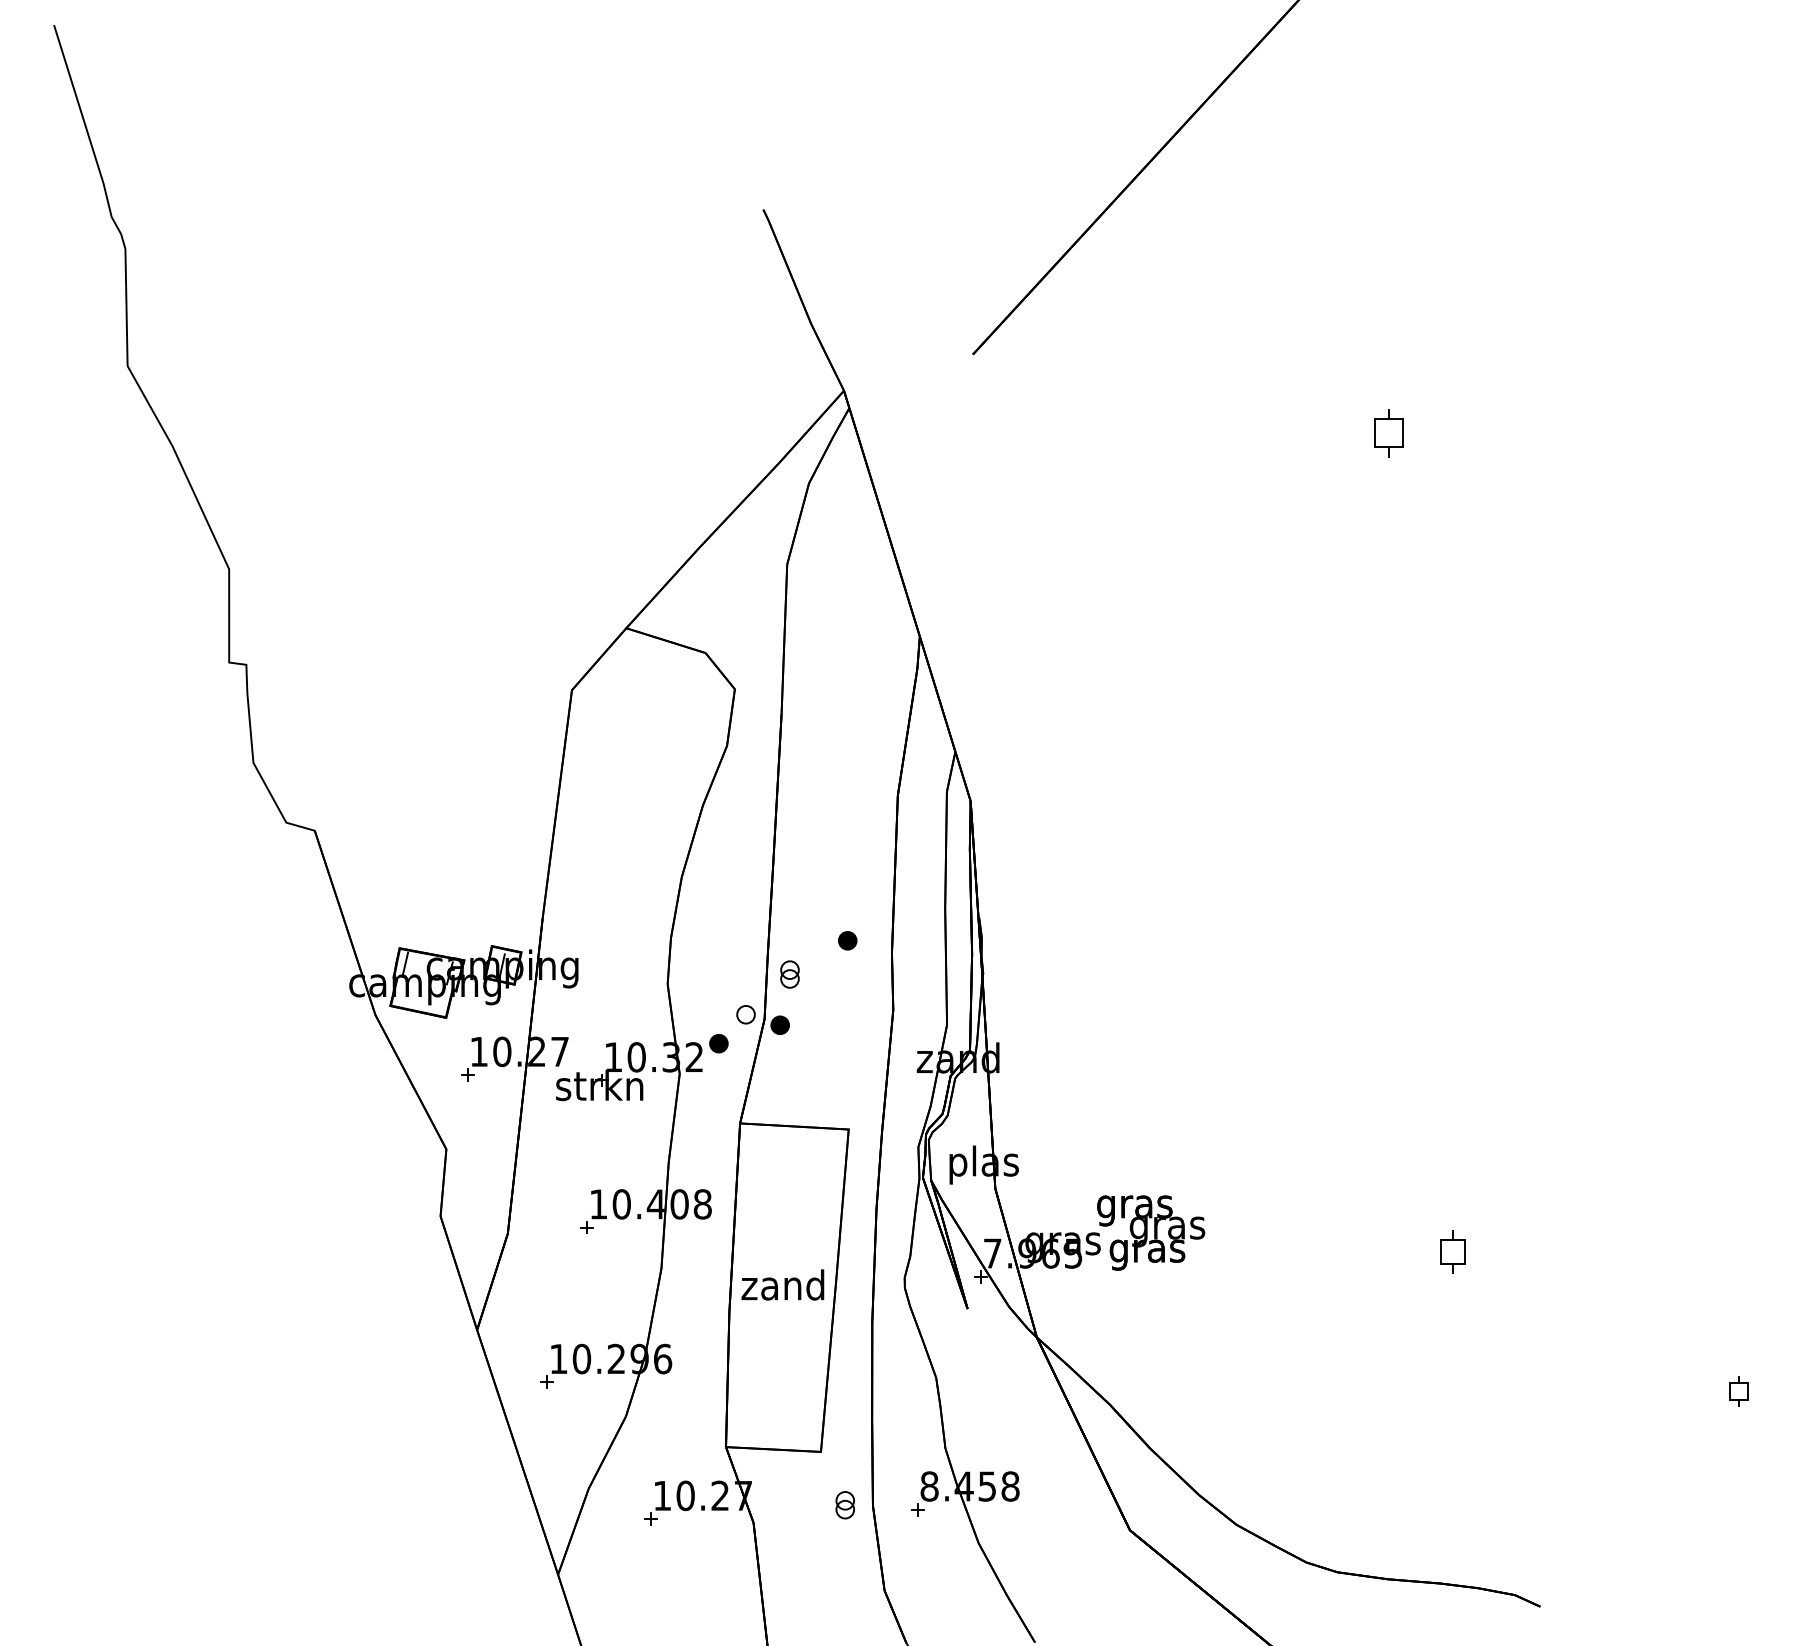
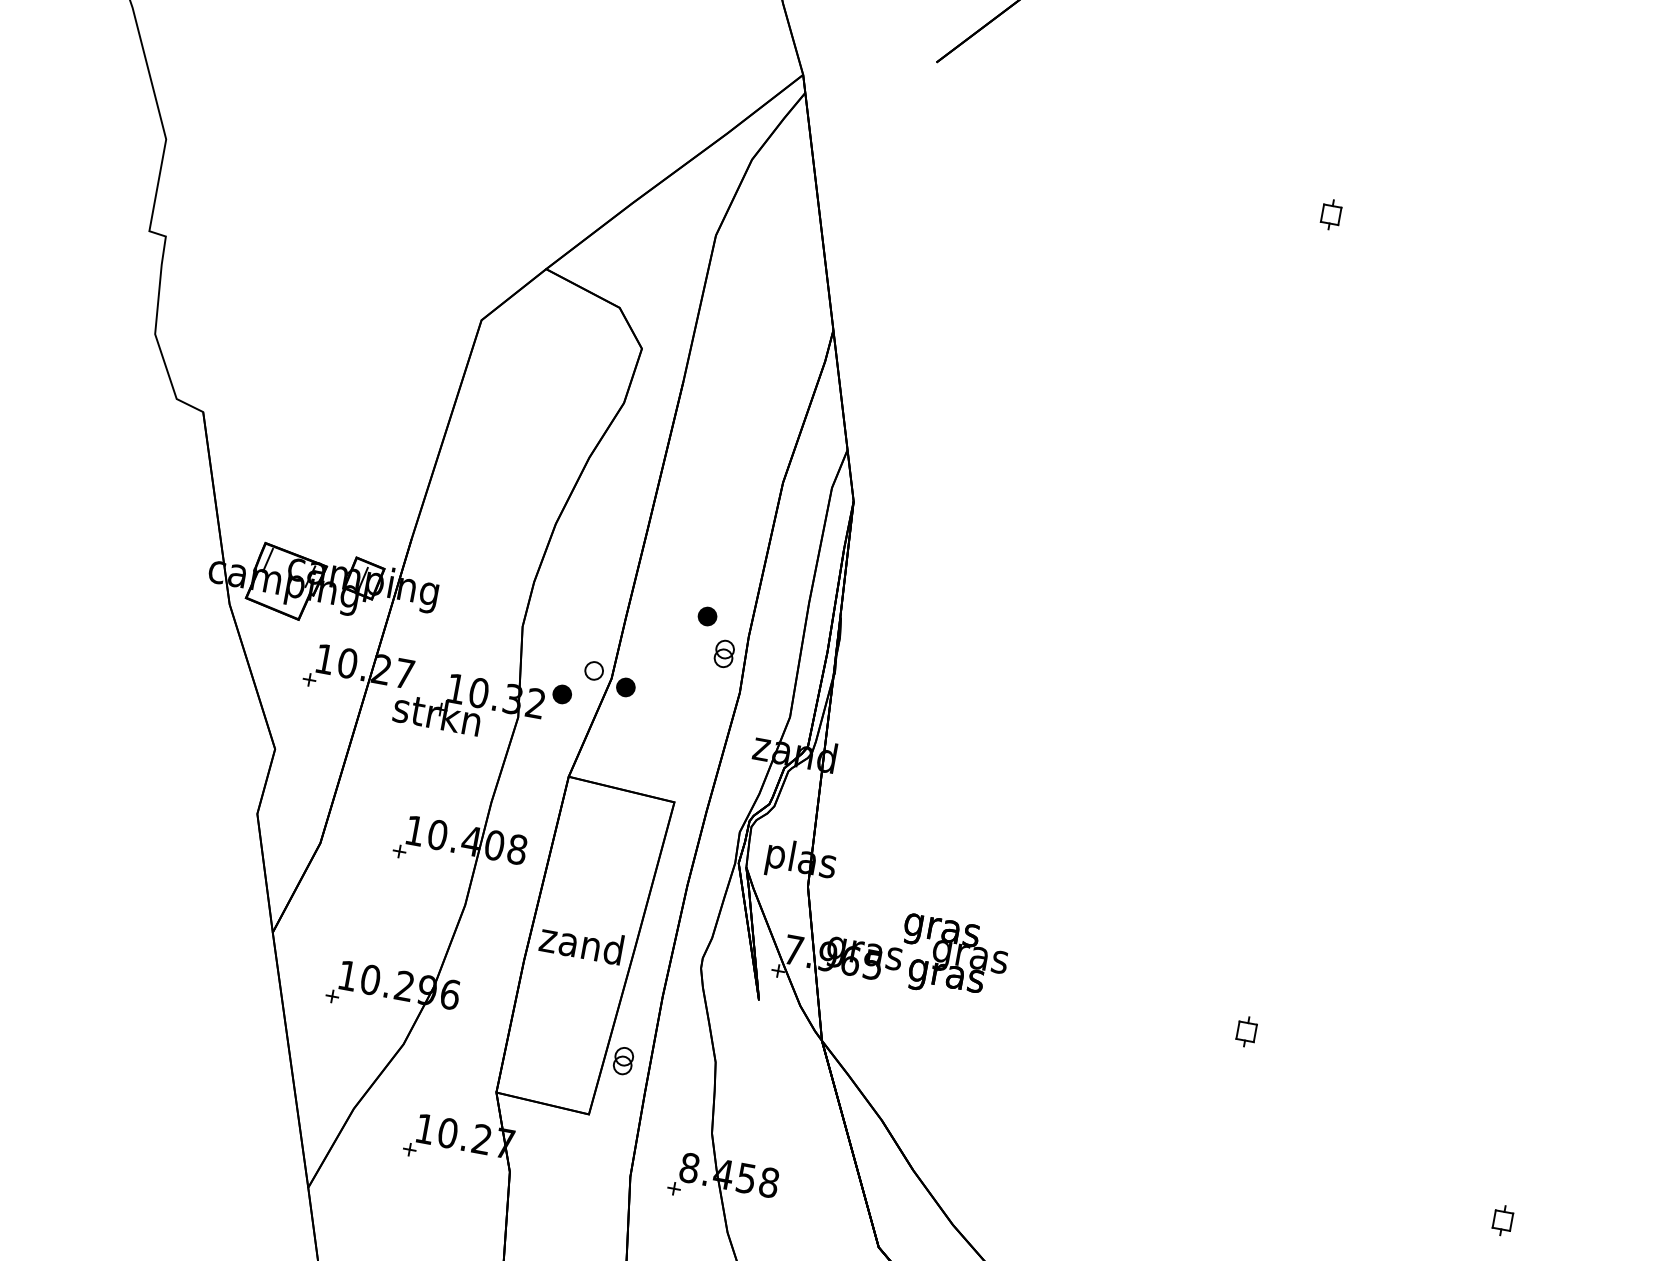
part: (1388, 432) -> (1331, 214), size x0.62
part: (789, 974) -> (723, 653), moved
part: (1452, 1251) -> (1246, 1031), size x0.71
part: (844, 1505) -> (622, 1061), moved

